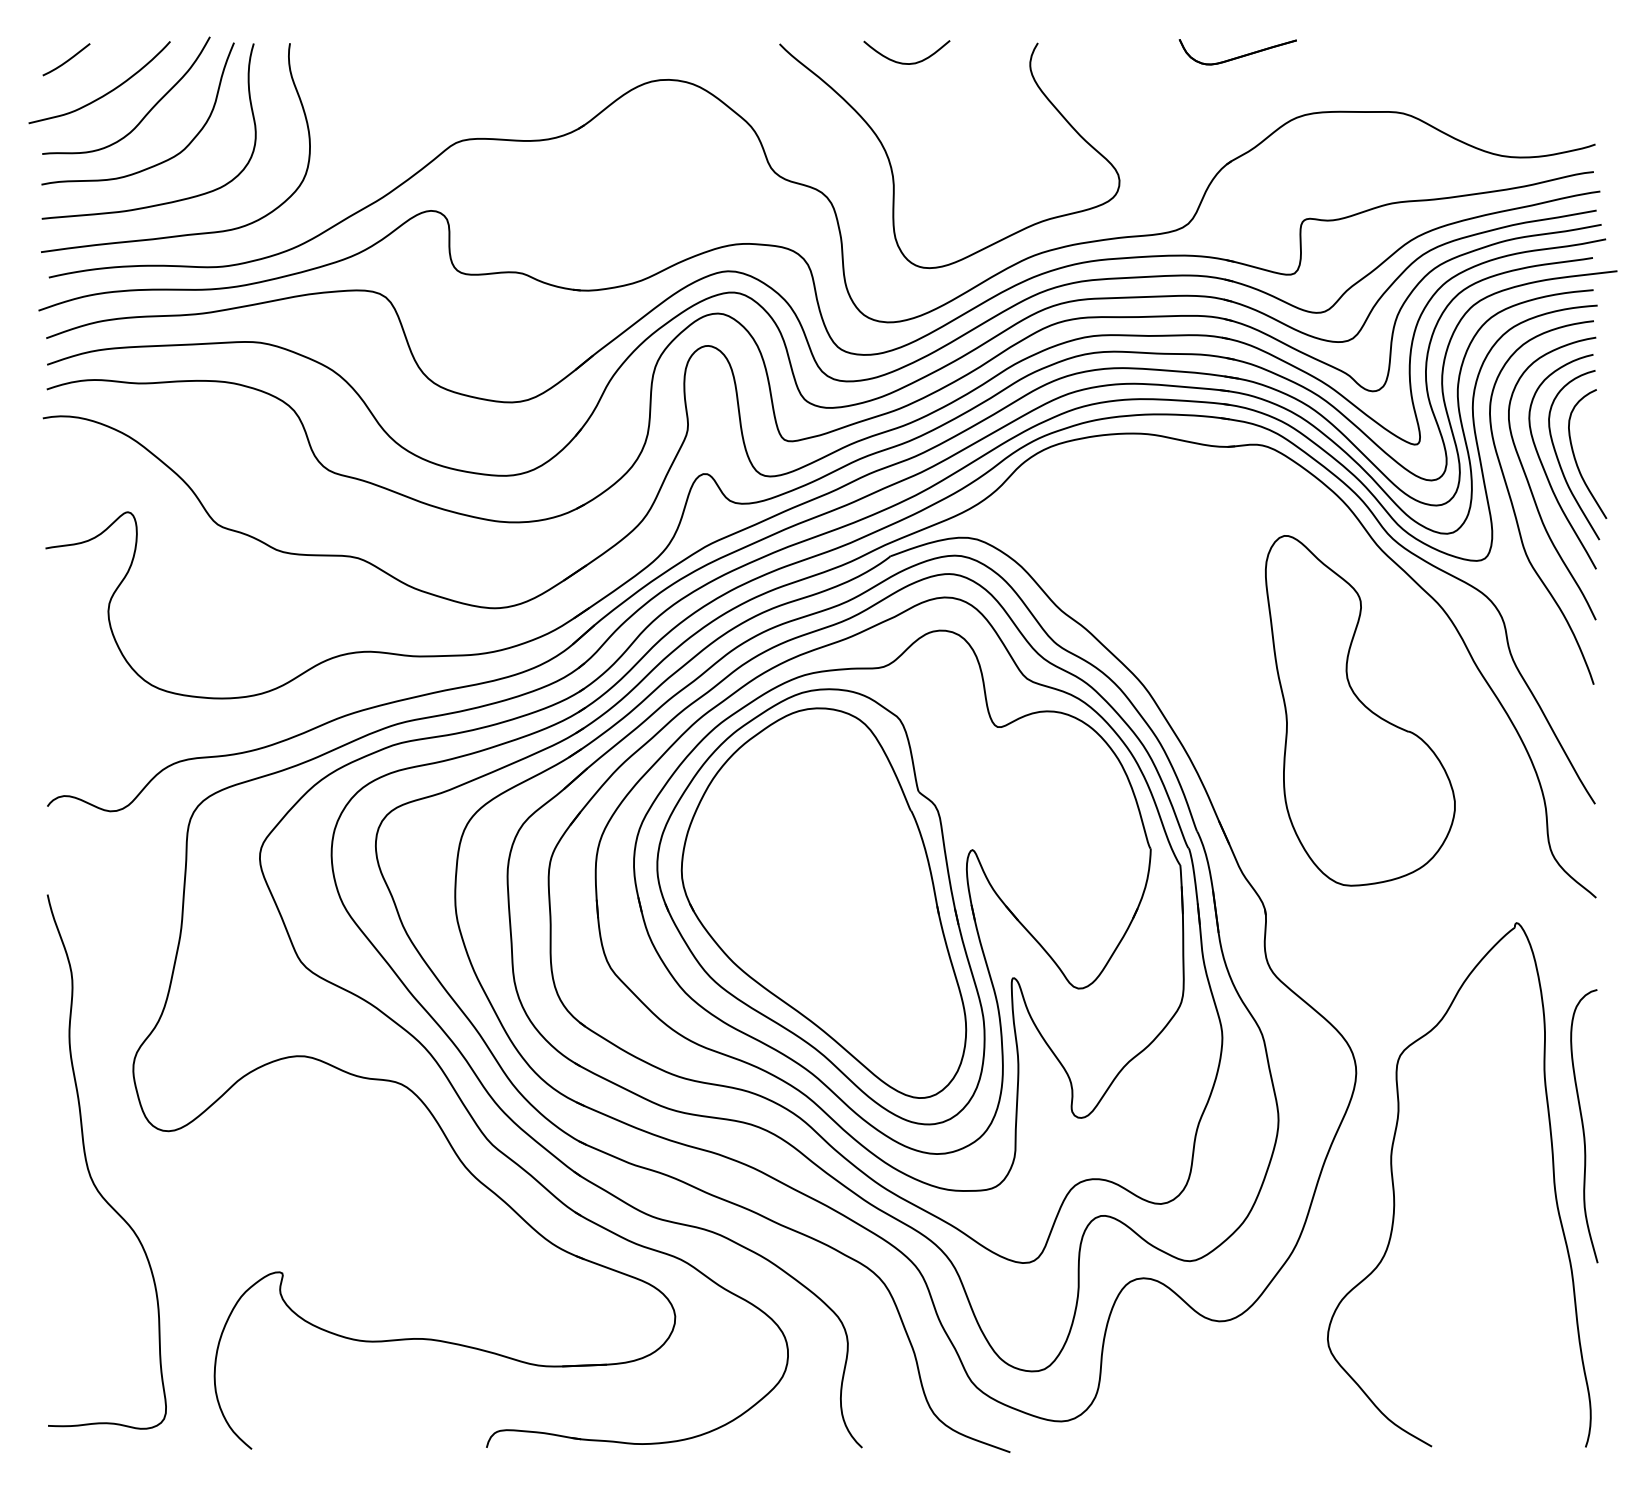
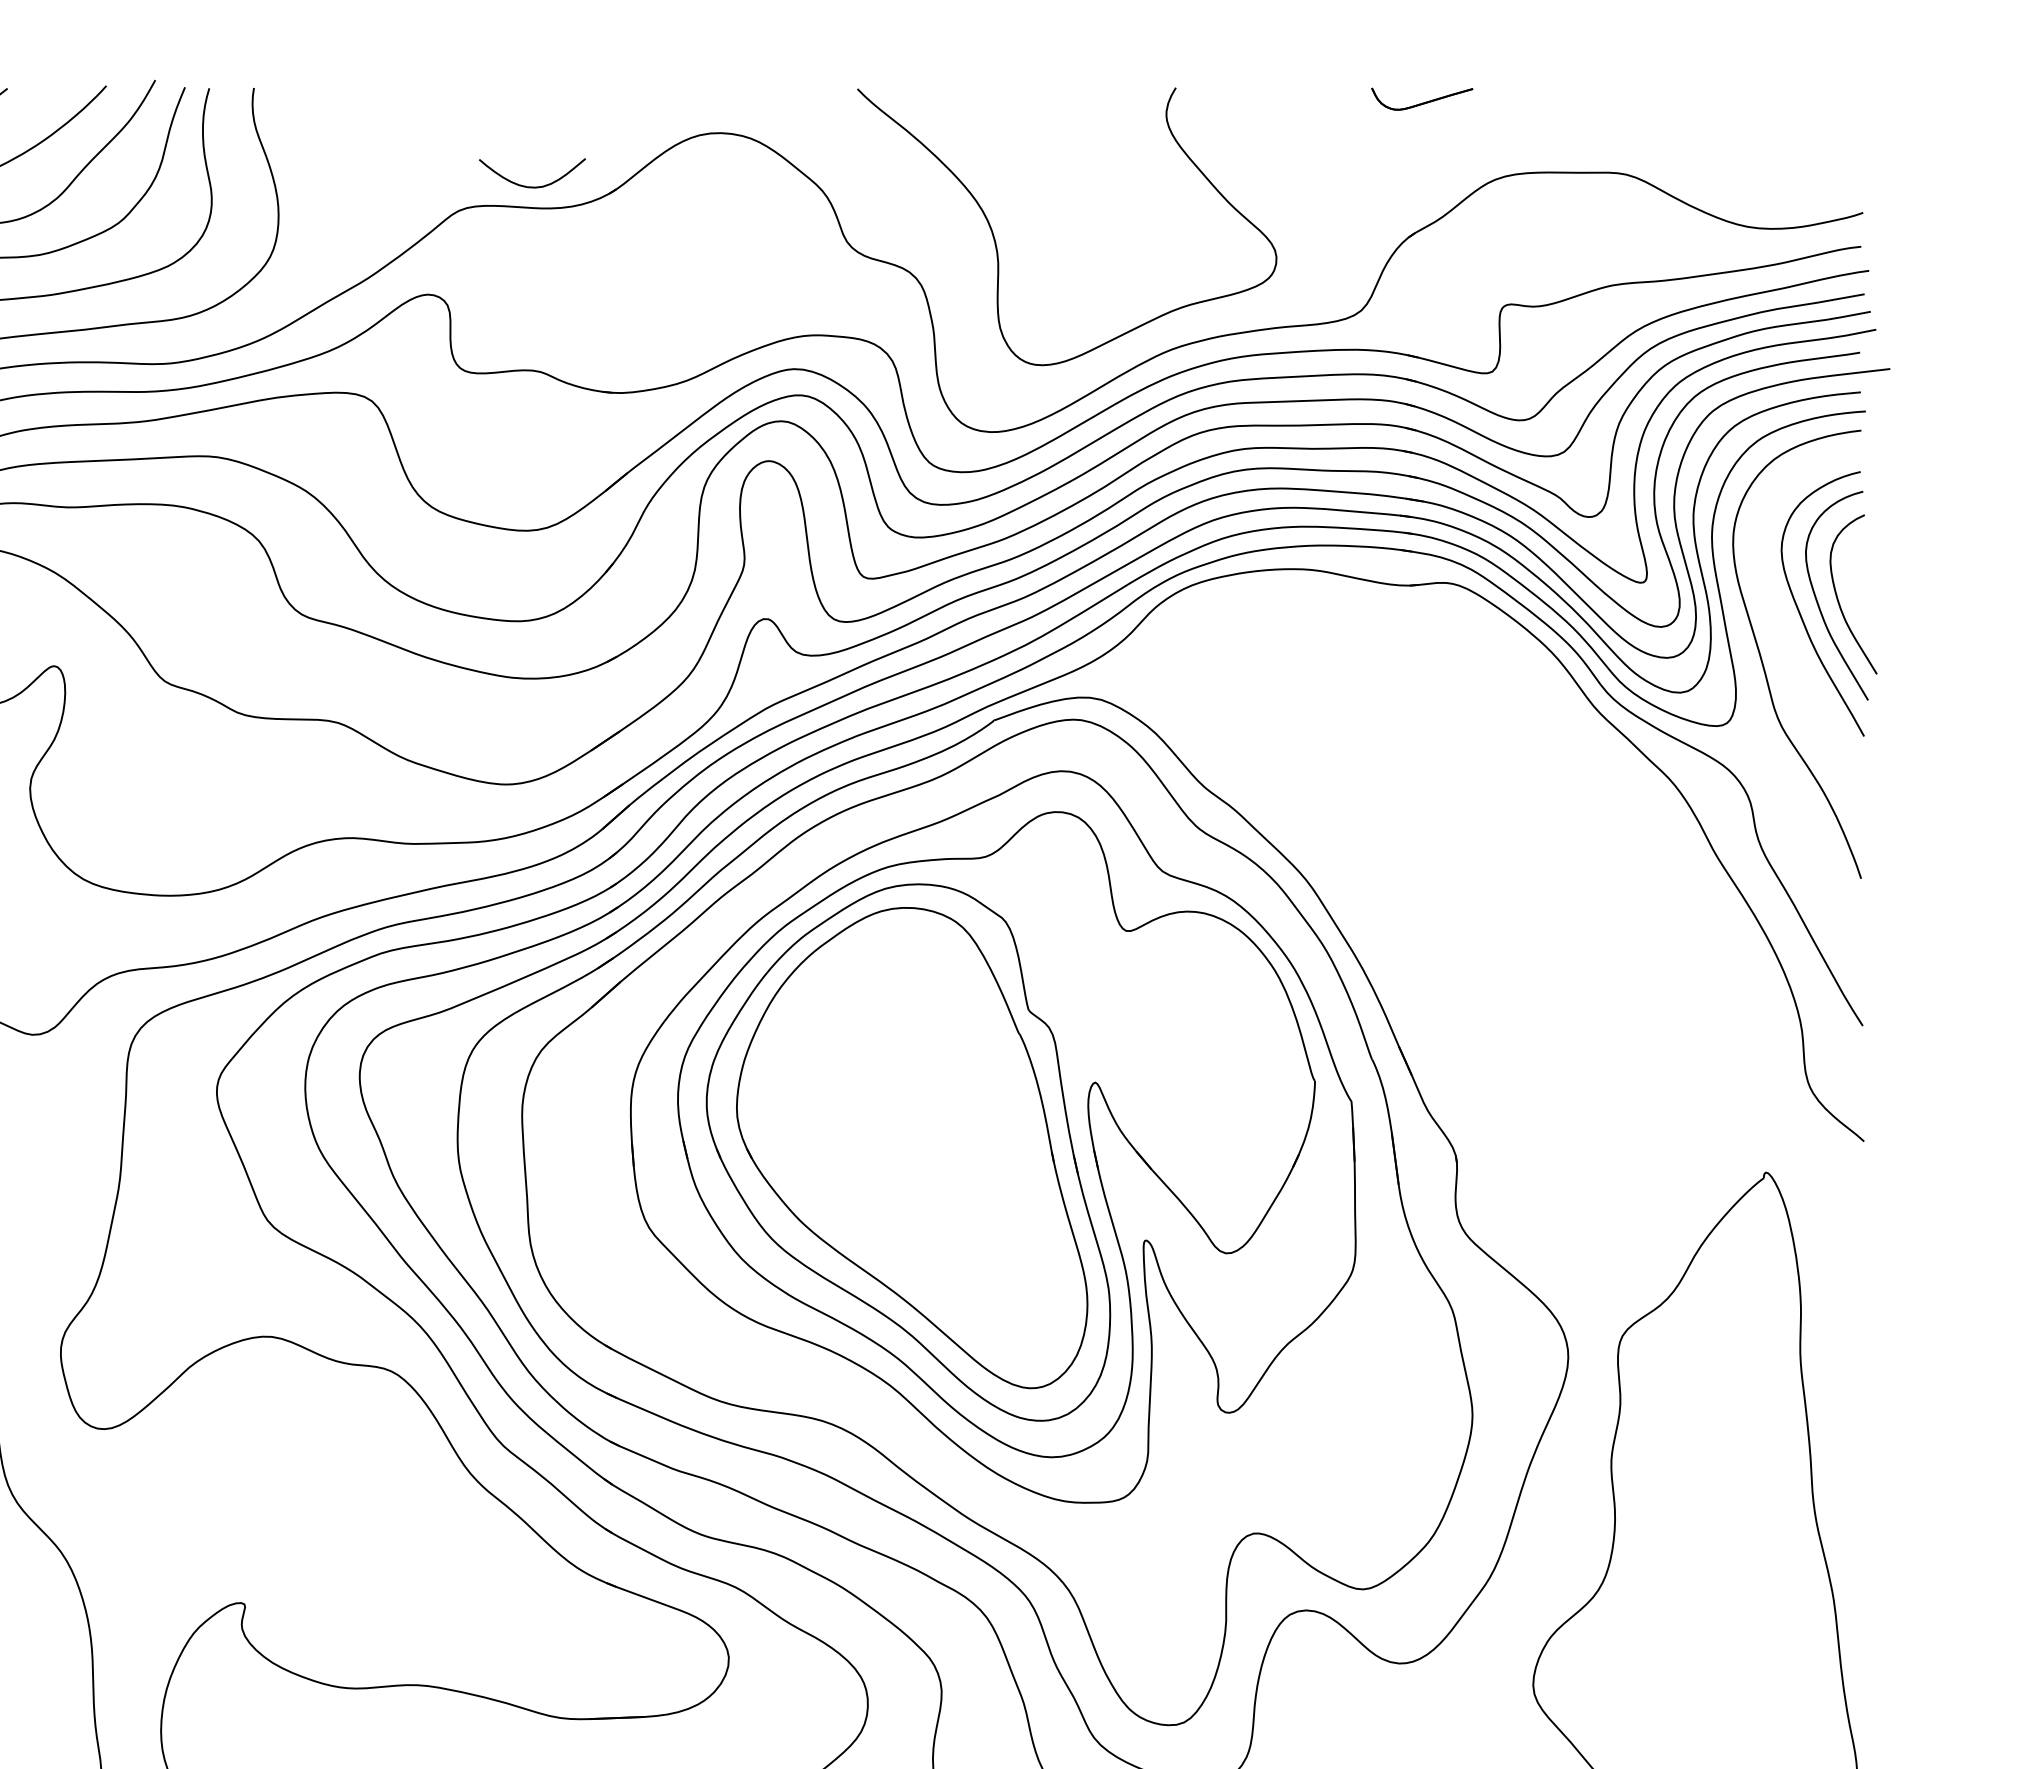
part: (1237, 52) -> (1421, 99), size x0.7
curve: (904, 62) -> (529, 185), moved
curve: (1530, 485) -> (1783, 633), removed
part: (1360, 710) -> (1573, 910), removed
part: (885, 918) -> (988, 1166), removed
curve: (1583, 1126) -> (1848, 1423), removed

